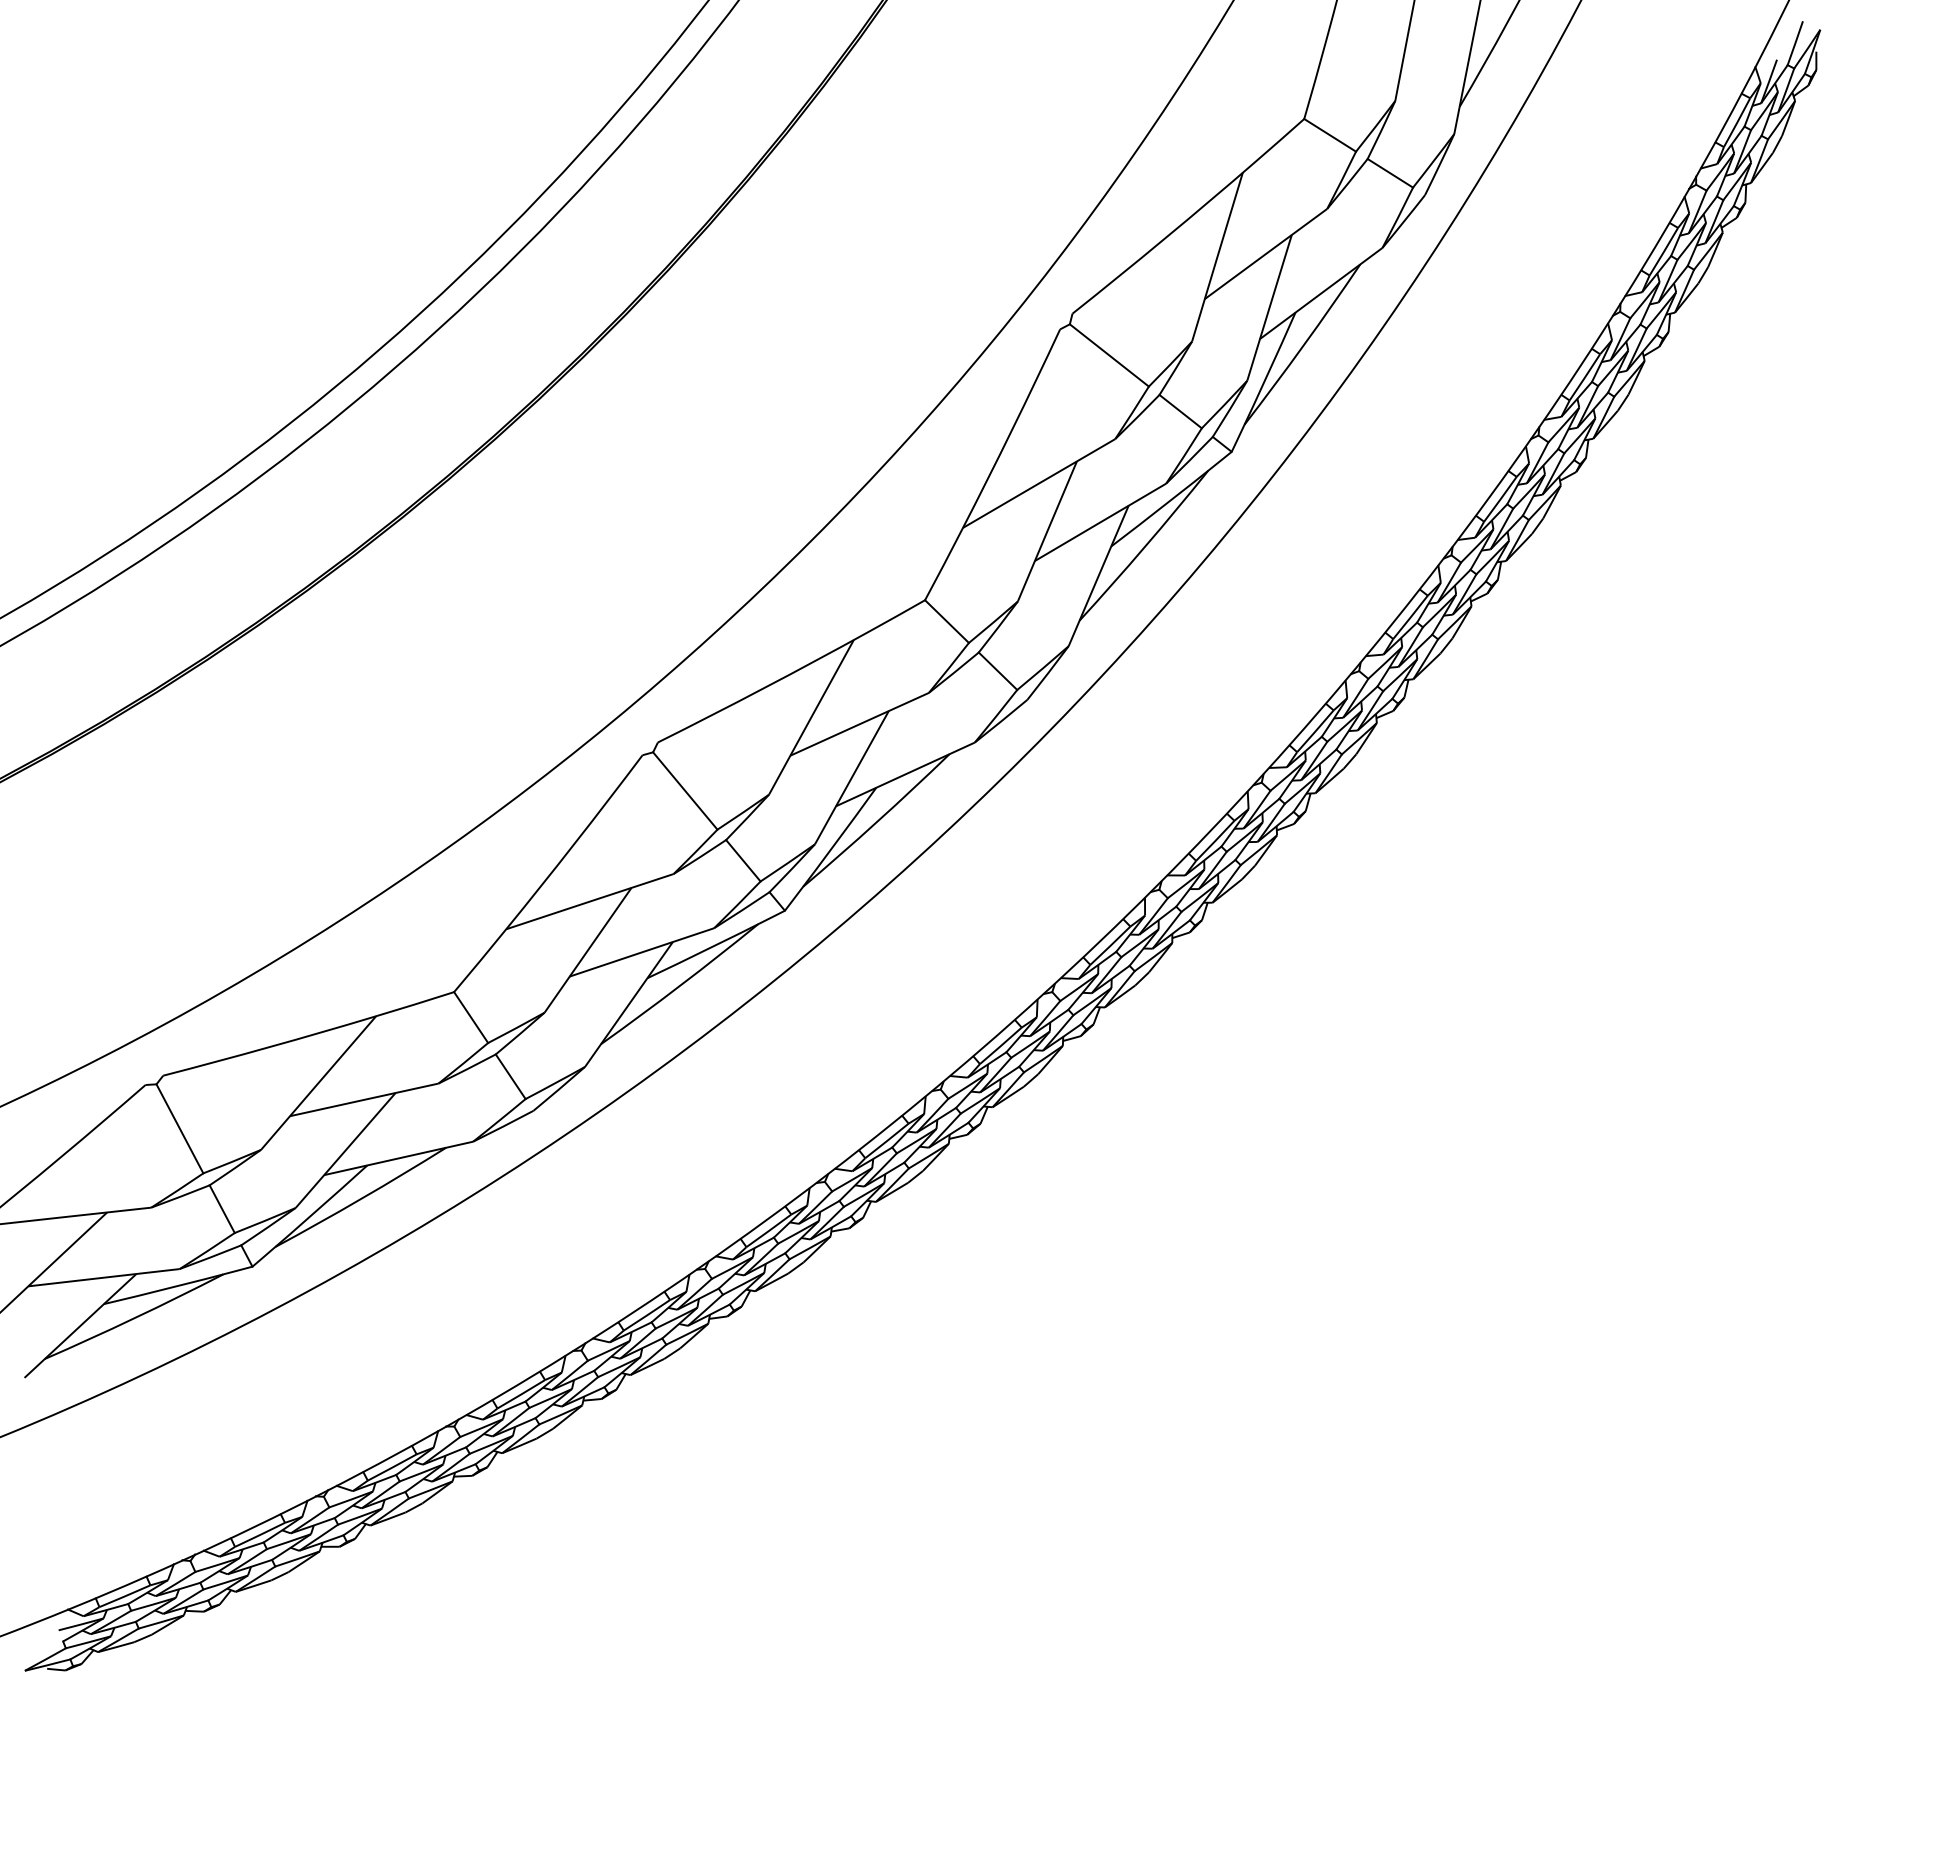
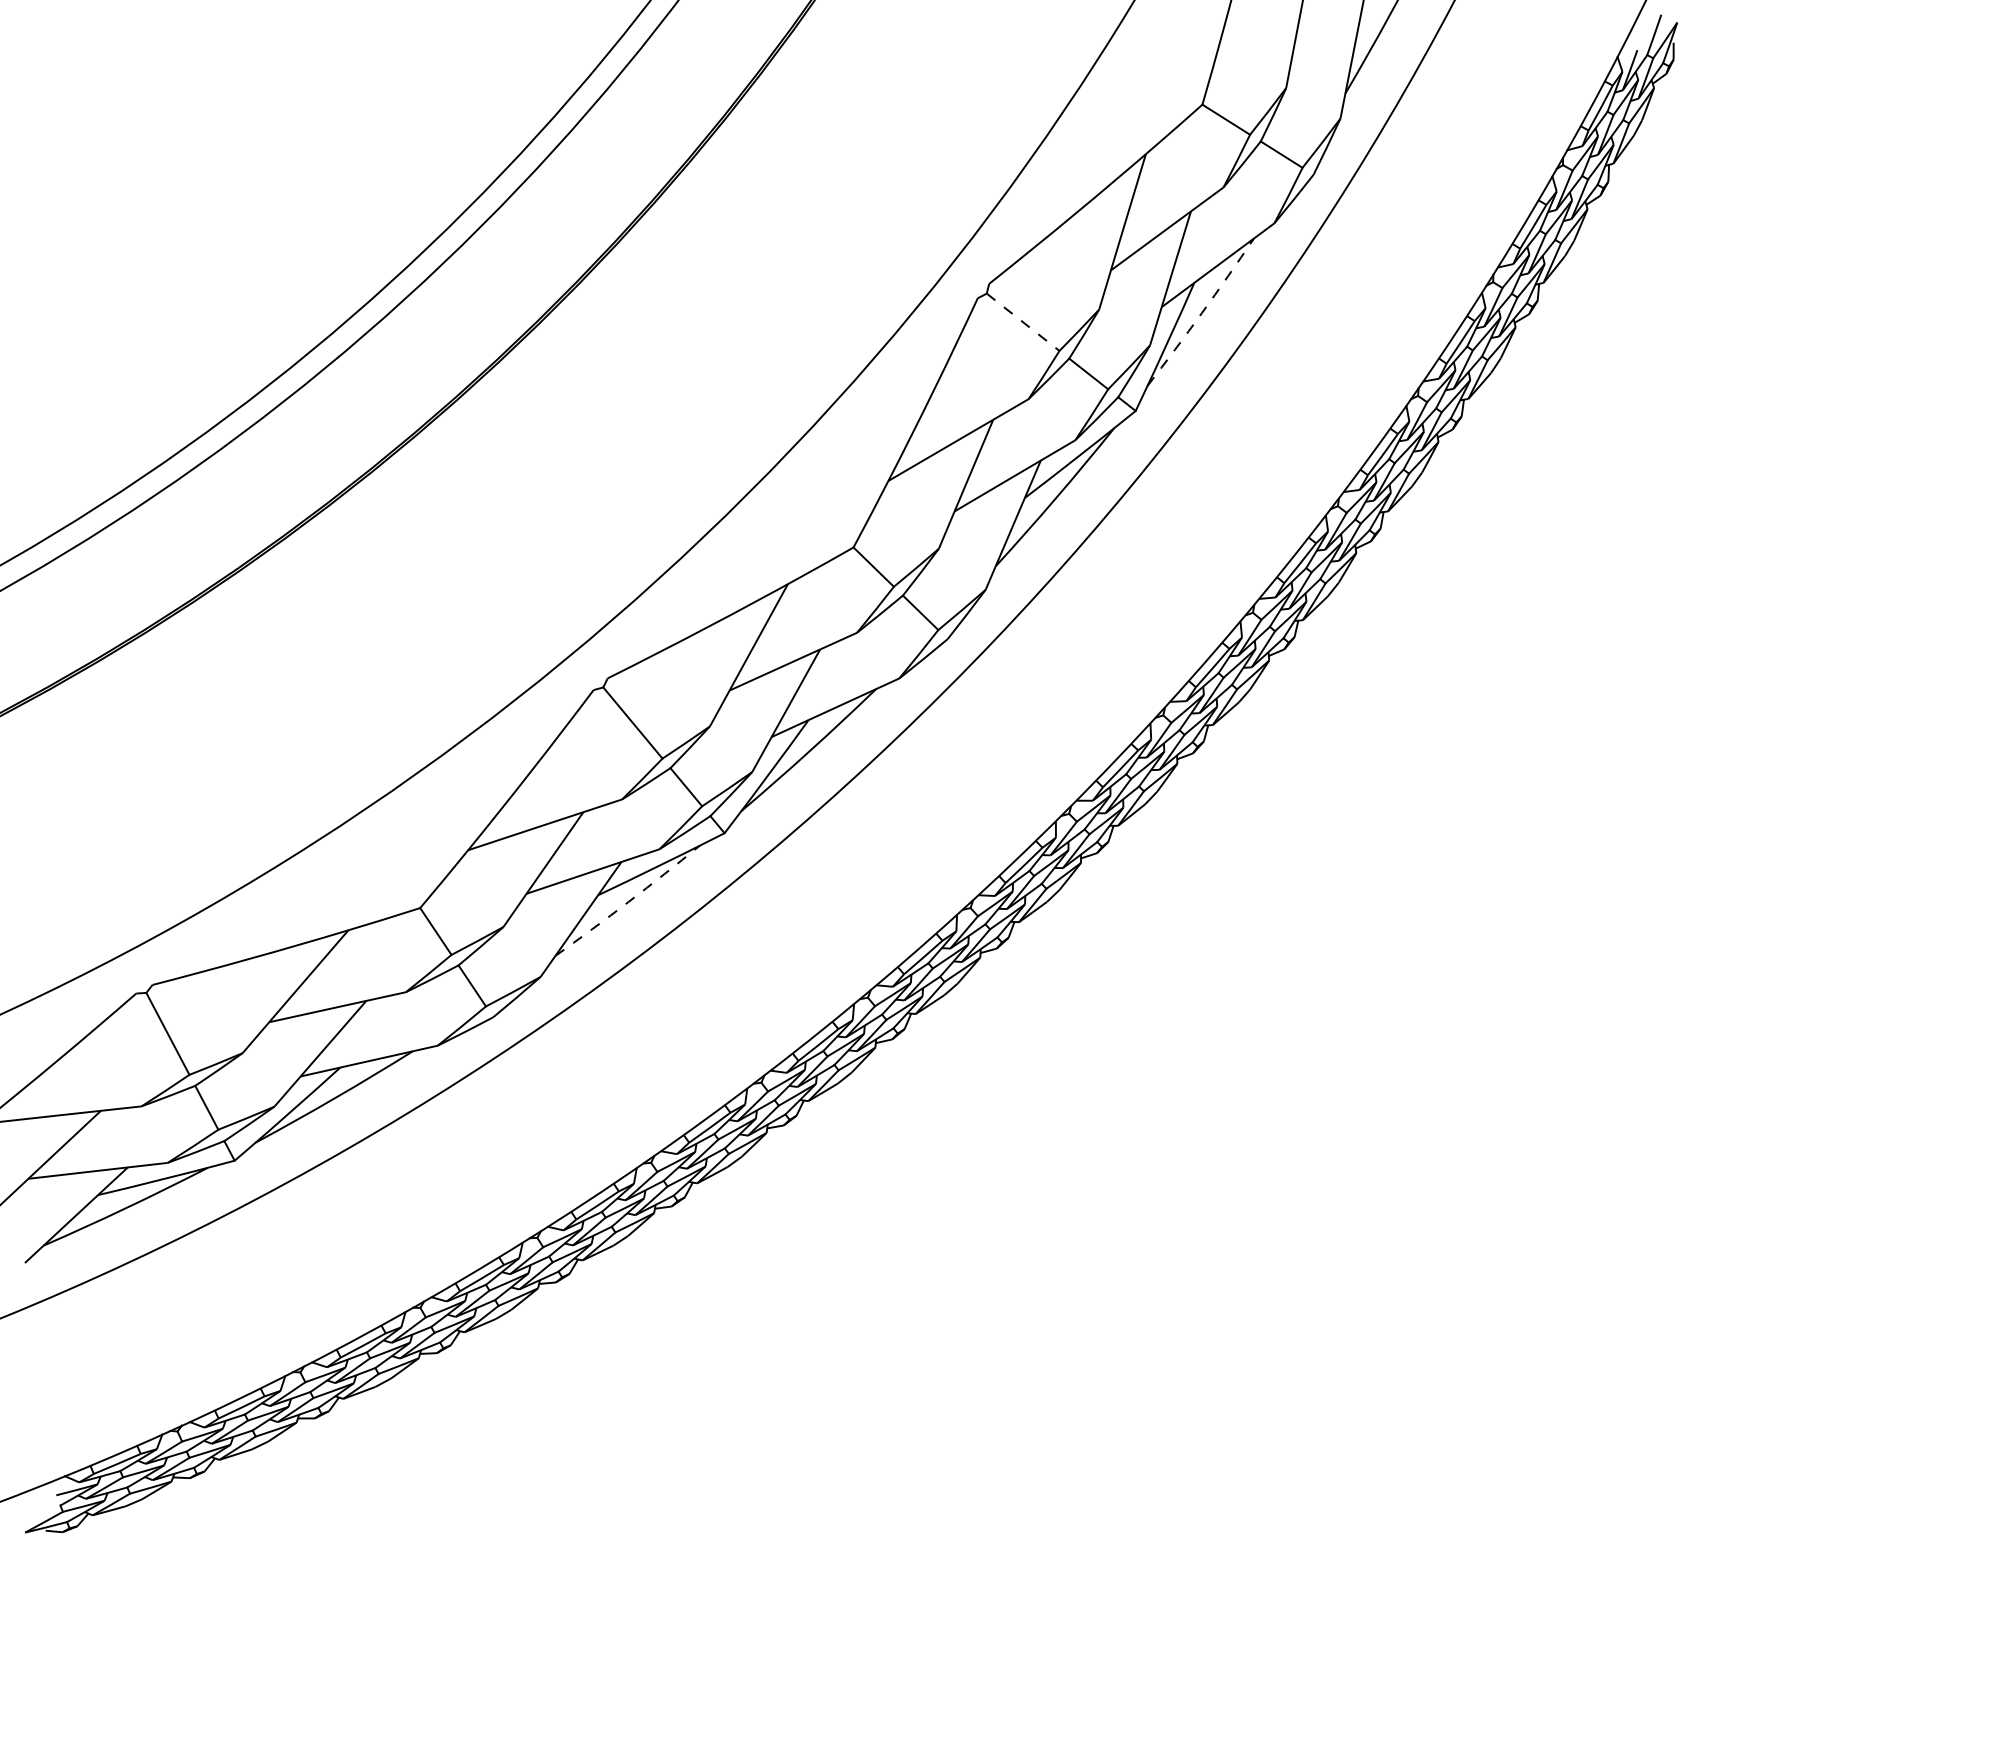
arc: (1303, 345) -> (1201, 313), solid -> dashed
line: (1109, 355) -> (1023, 322), solid -> dashed
arc: (680, 986) -> (628, 902), solid -> dashed

